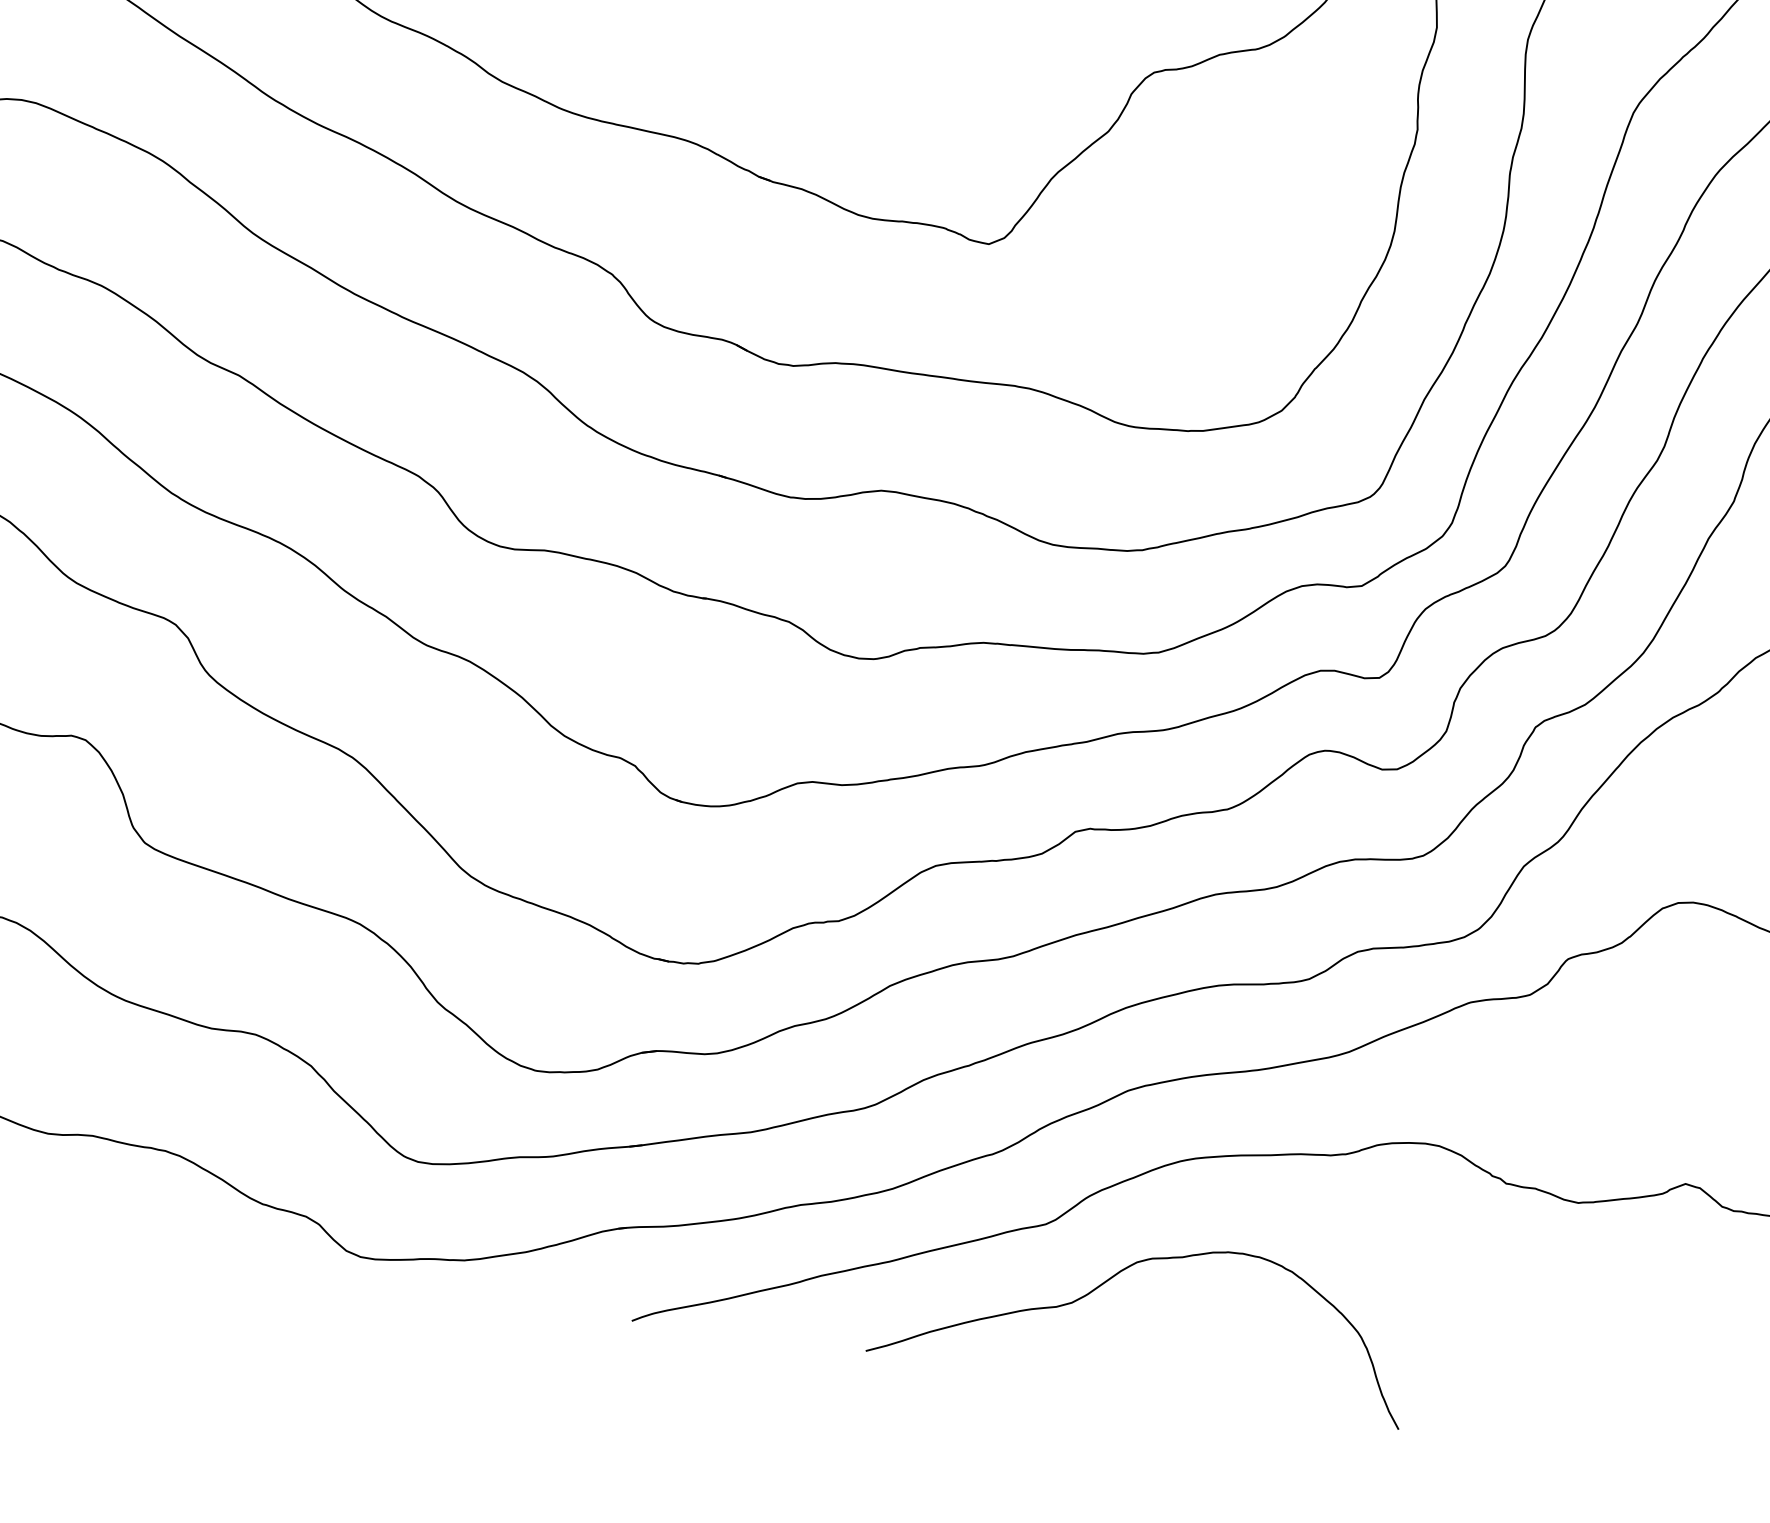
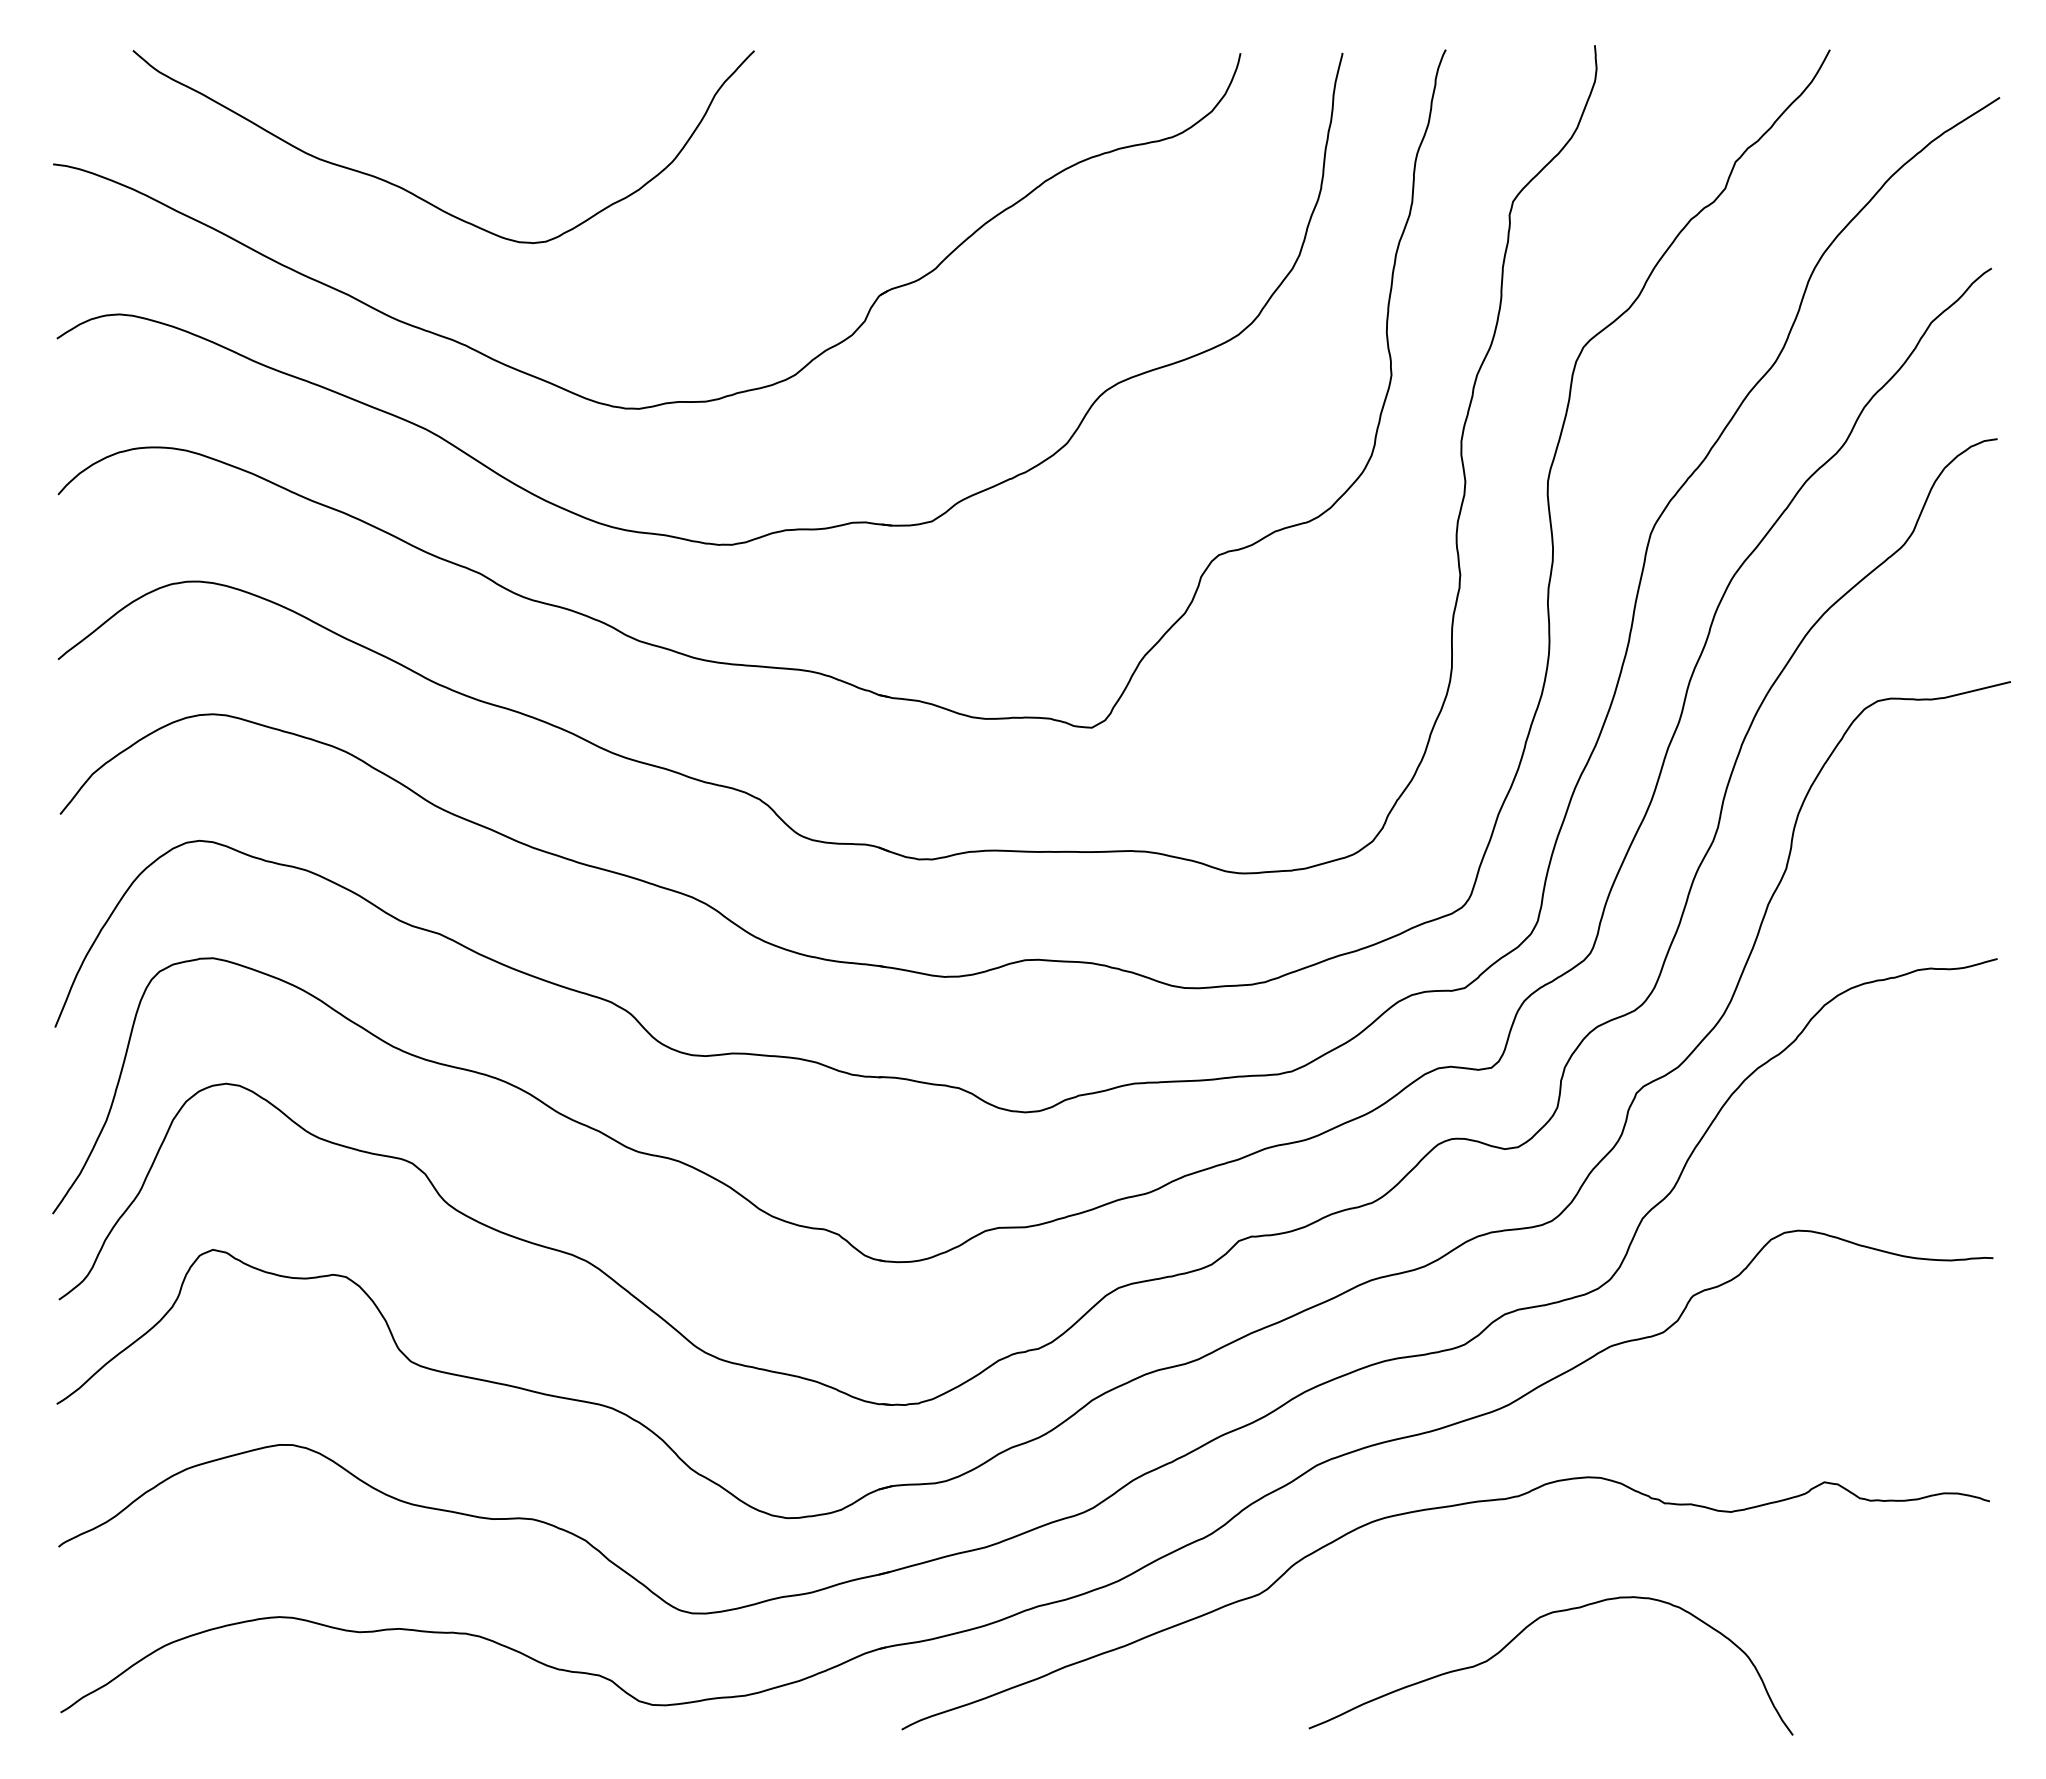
curve: (1113, 1278) -> (1520, 1634), moved

